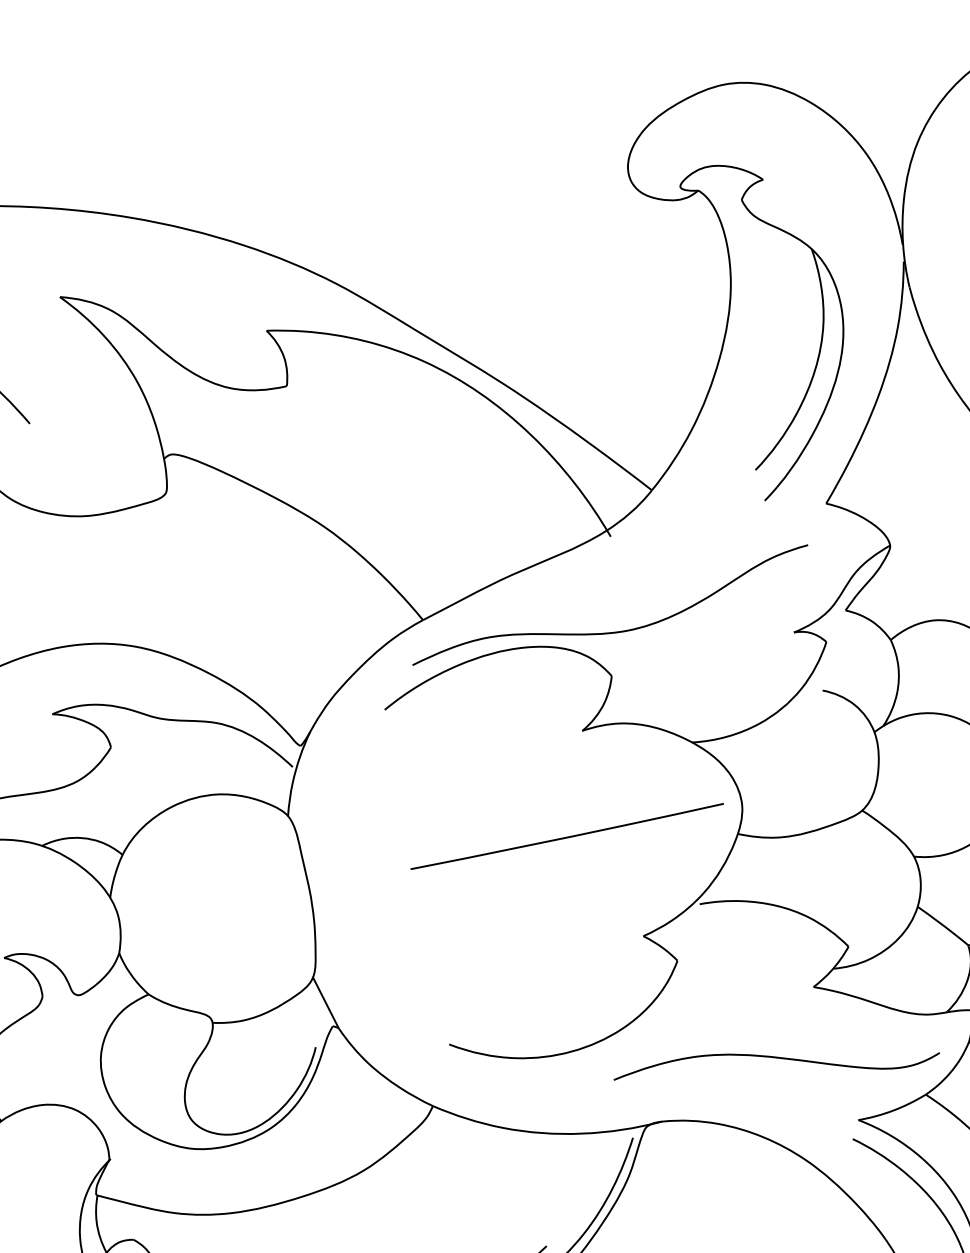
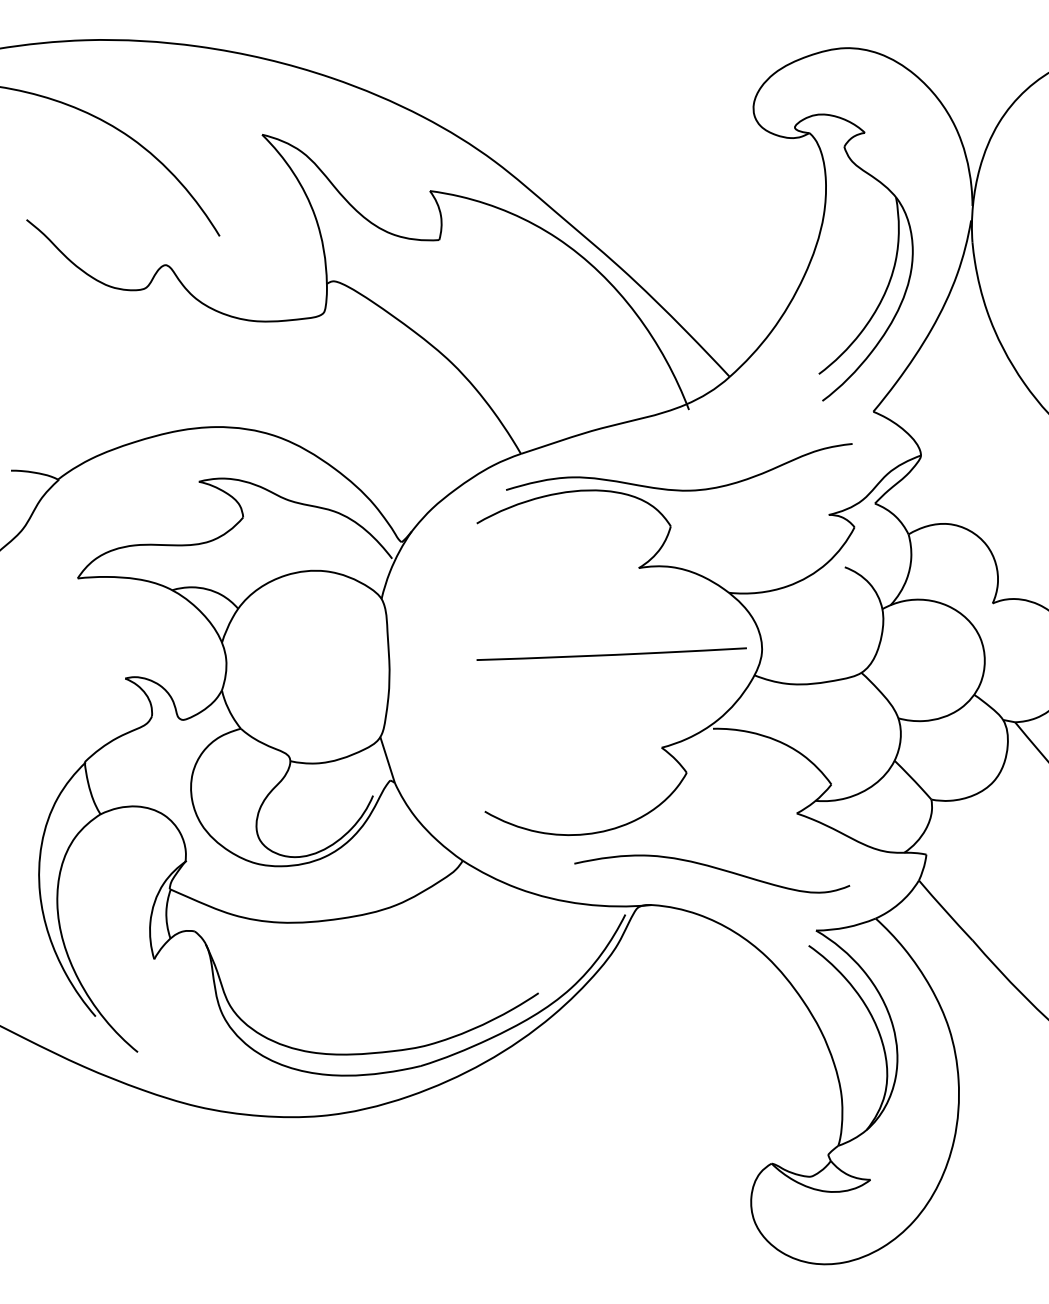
curve: (777, 1058) -> (713, 868), moved

